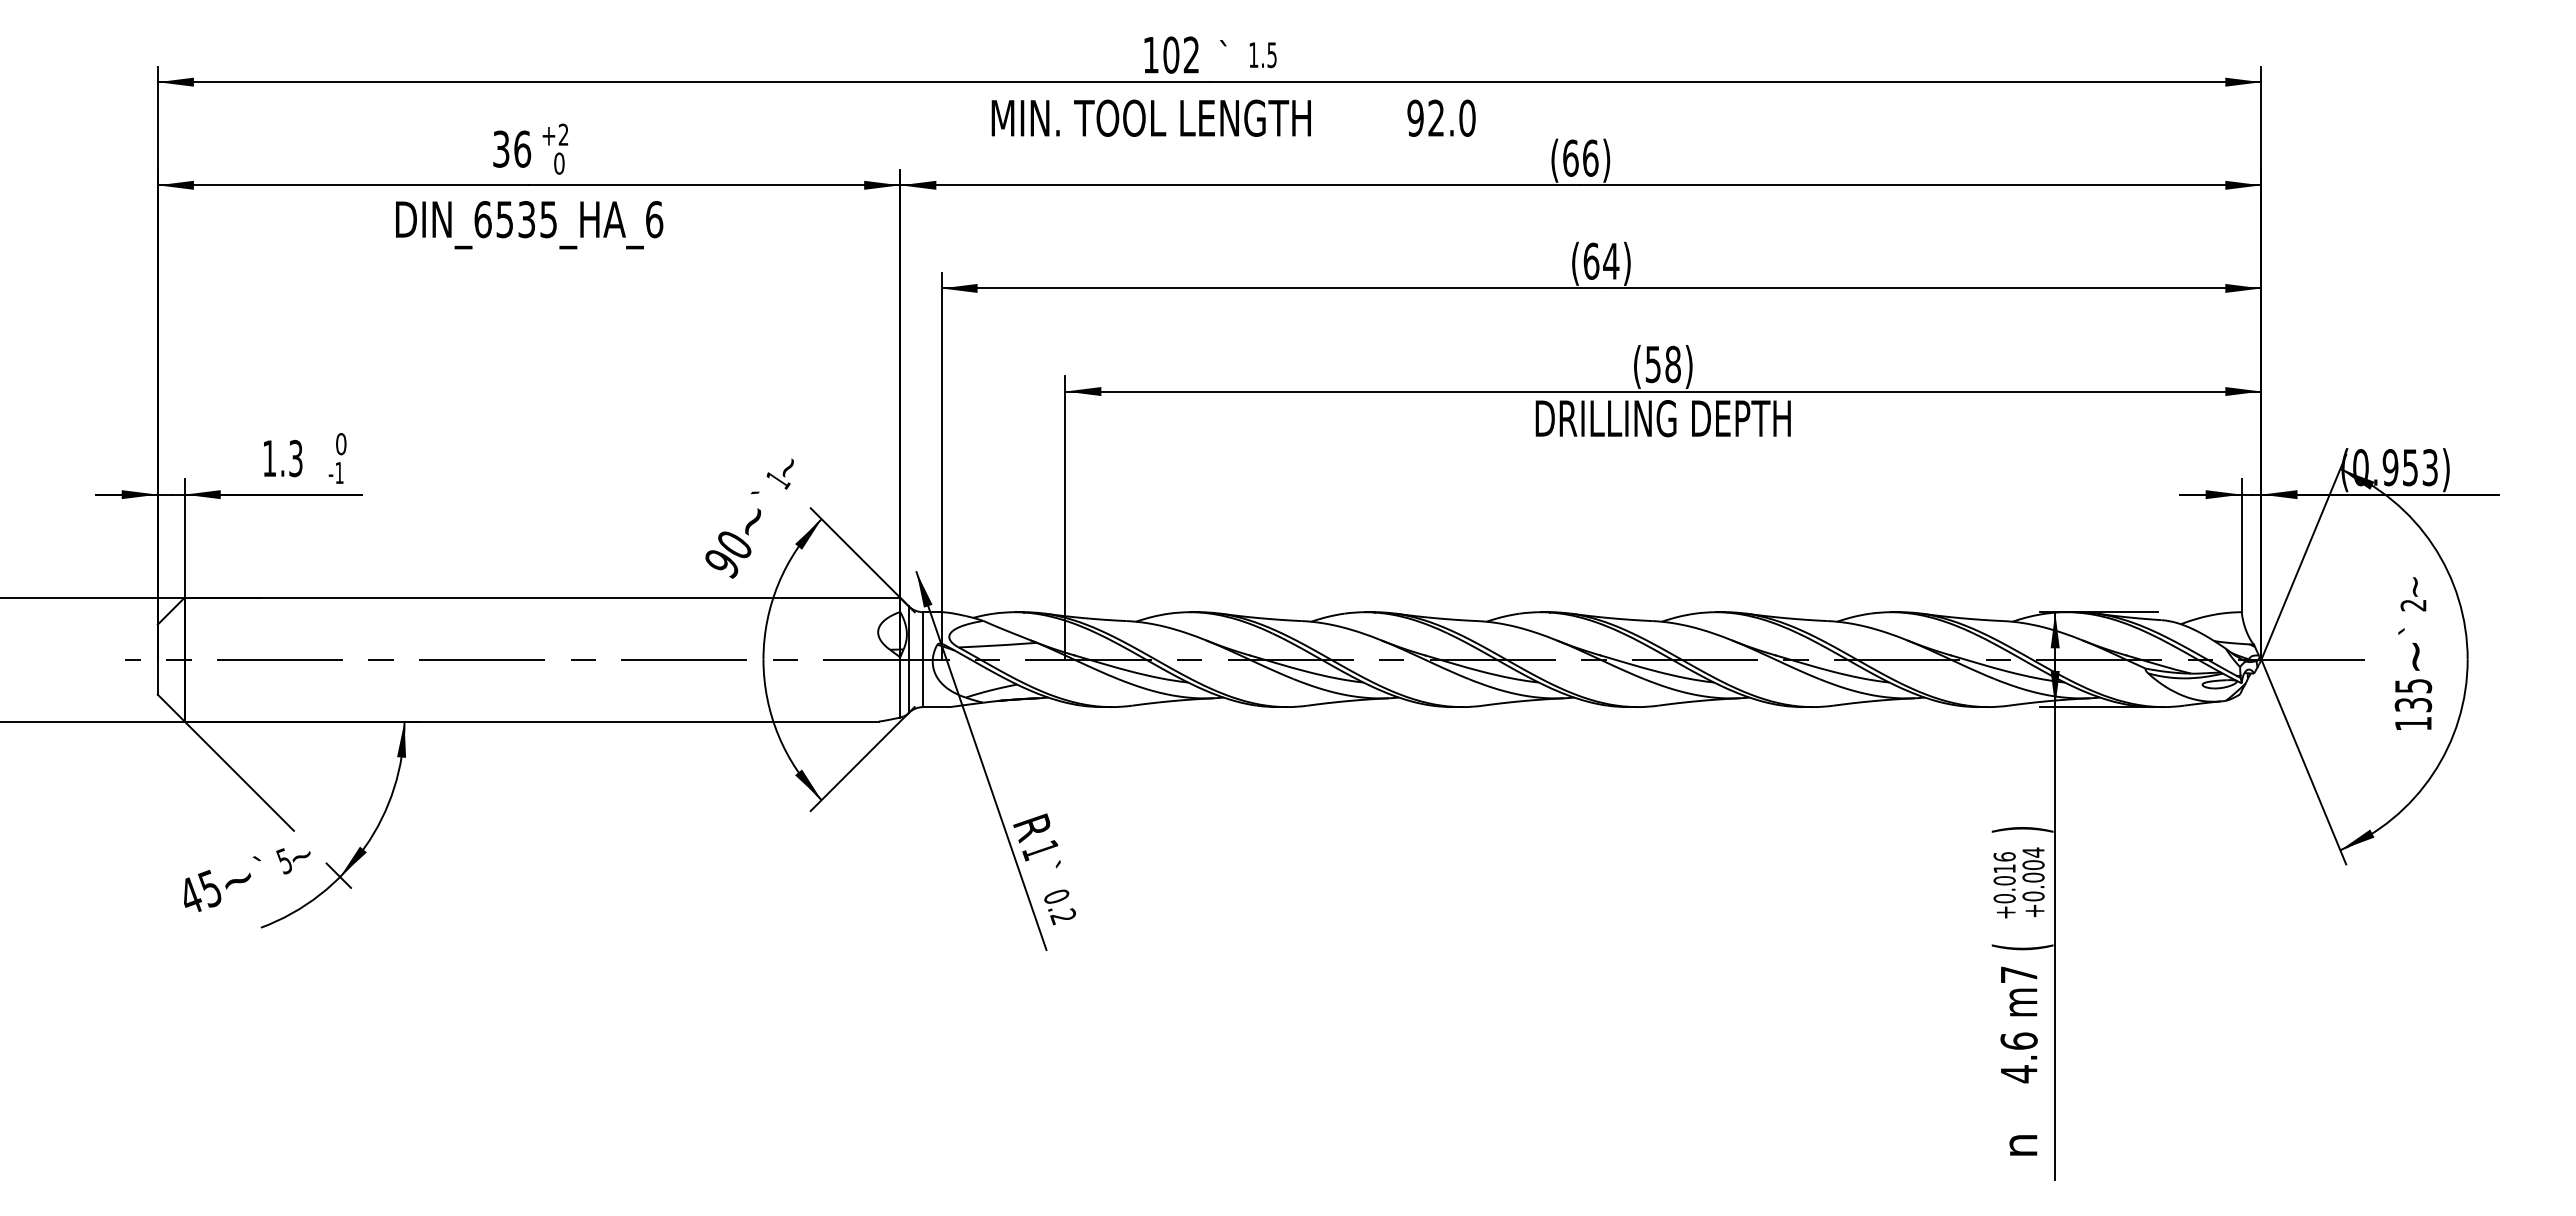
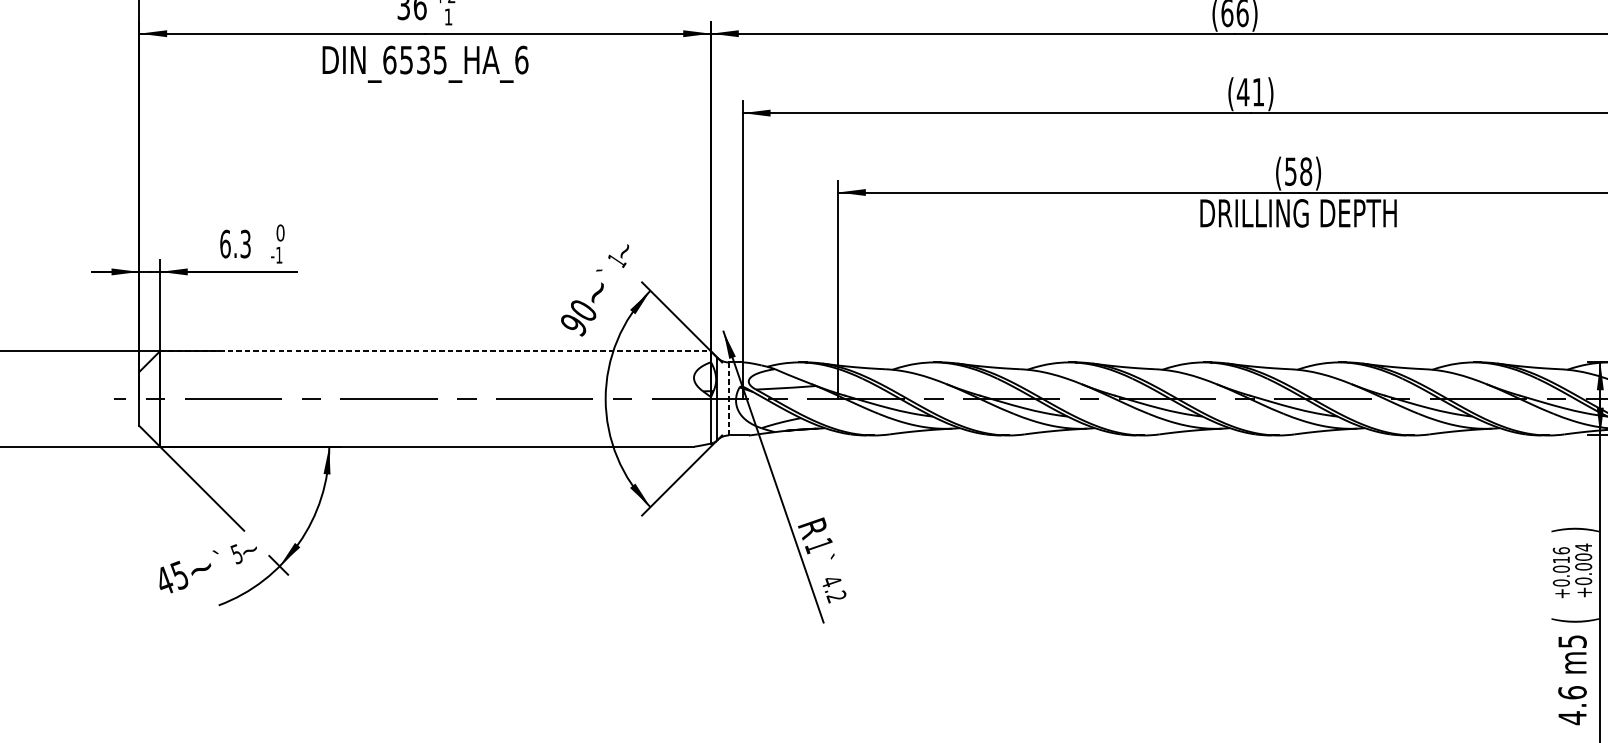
text: (559, 163) -> (448, 16), 0 -> 1
text: (1601, 260) -> (1250, 91), (64) -> (41)
text: (269, 458) -> (225, 244), 1.3 -> 6.3
line: (542, 597) -> (435, 351), solid -> dashed
line: (923, 660) -> (728, 399), solid -> dashed
text: (1056, 896) -> (831, 581), 0.2 -> 4.2
text: (2019, 974) -> (1572, 641), m7 -> m5

